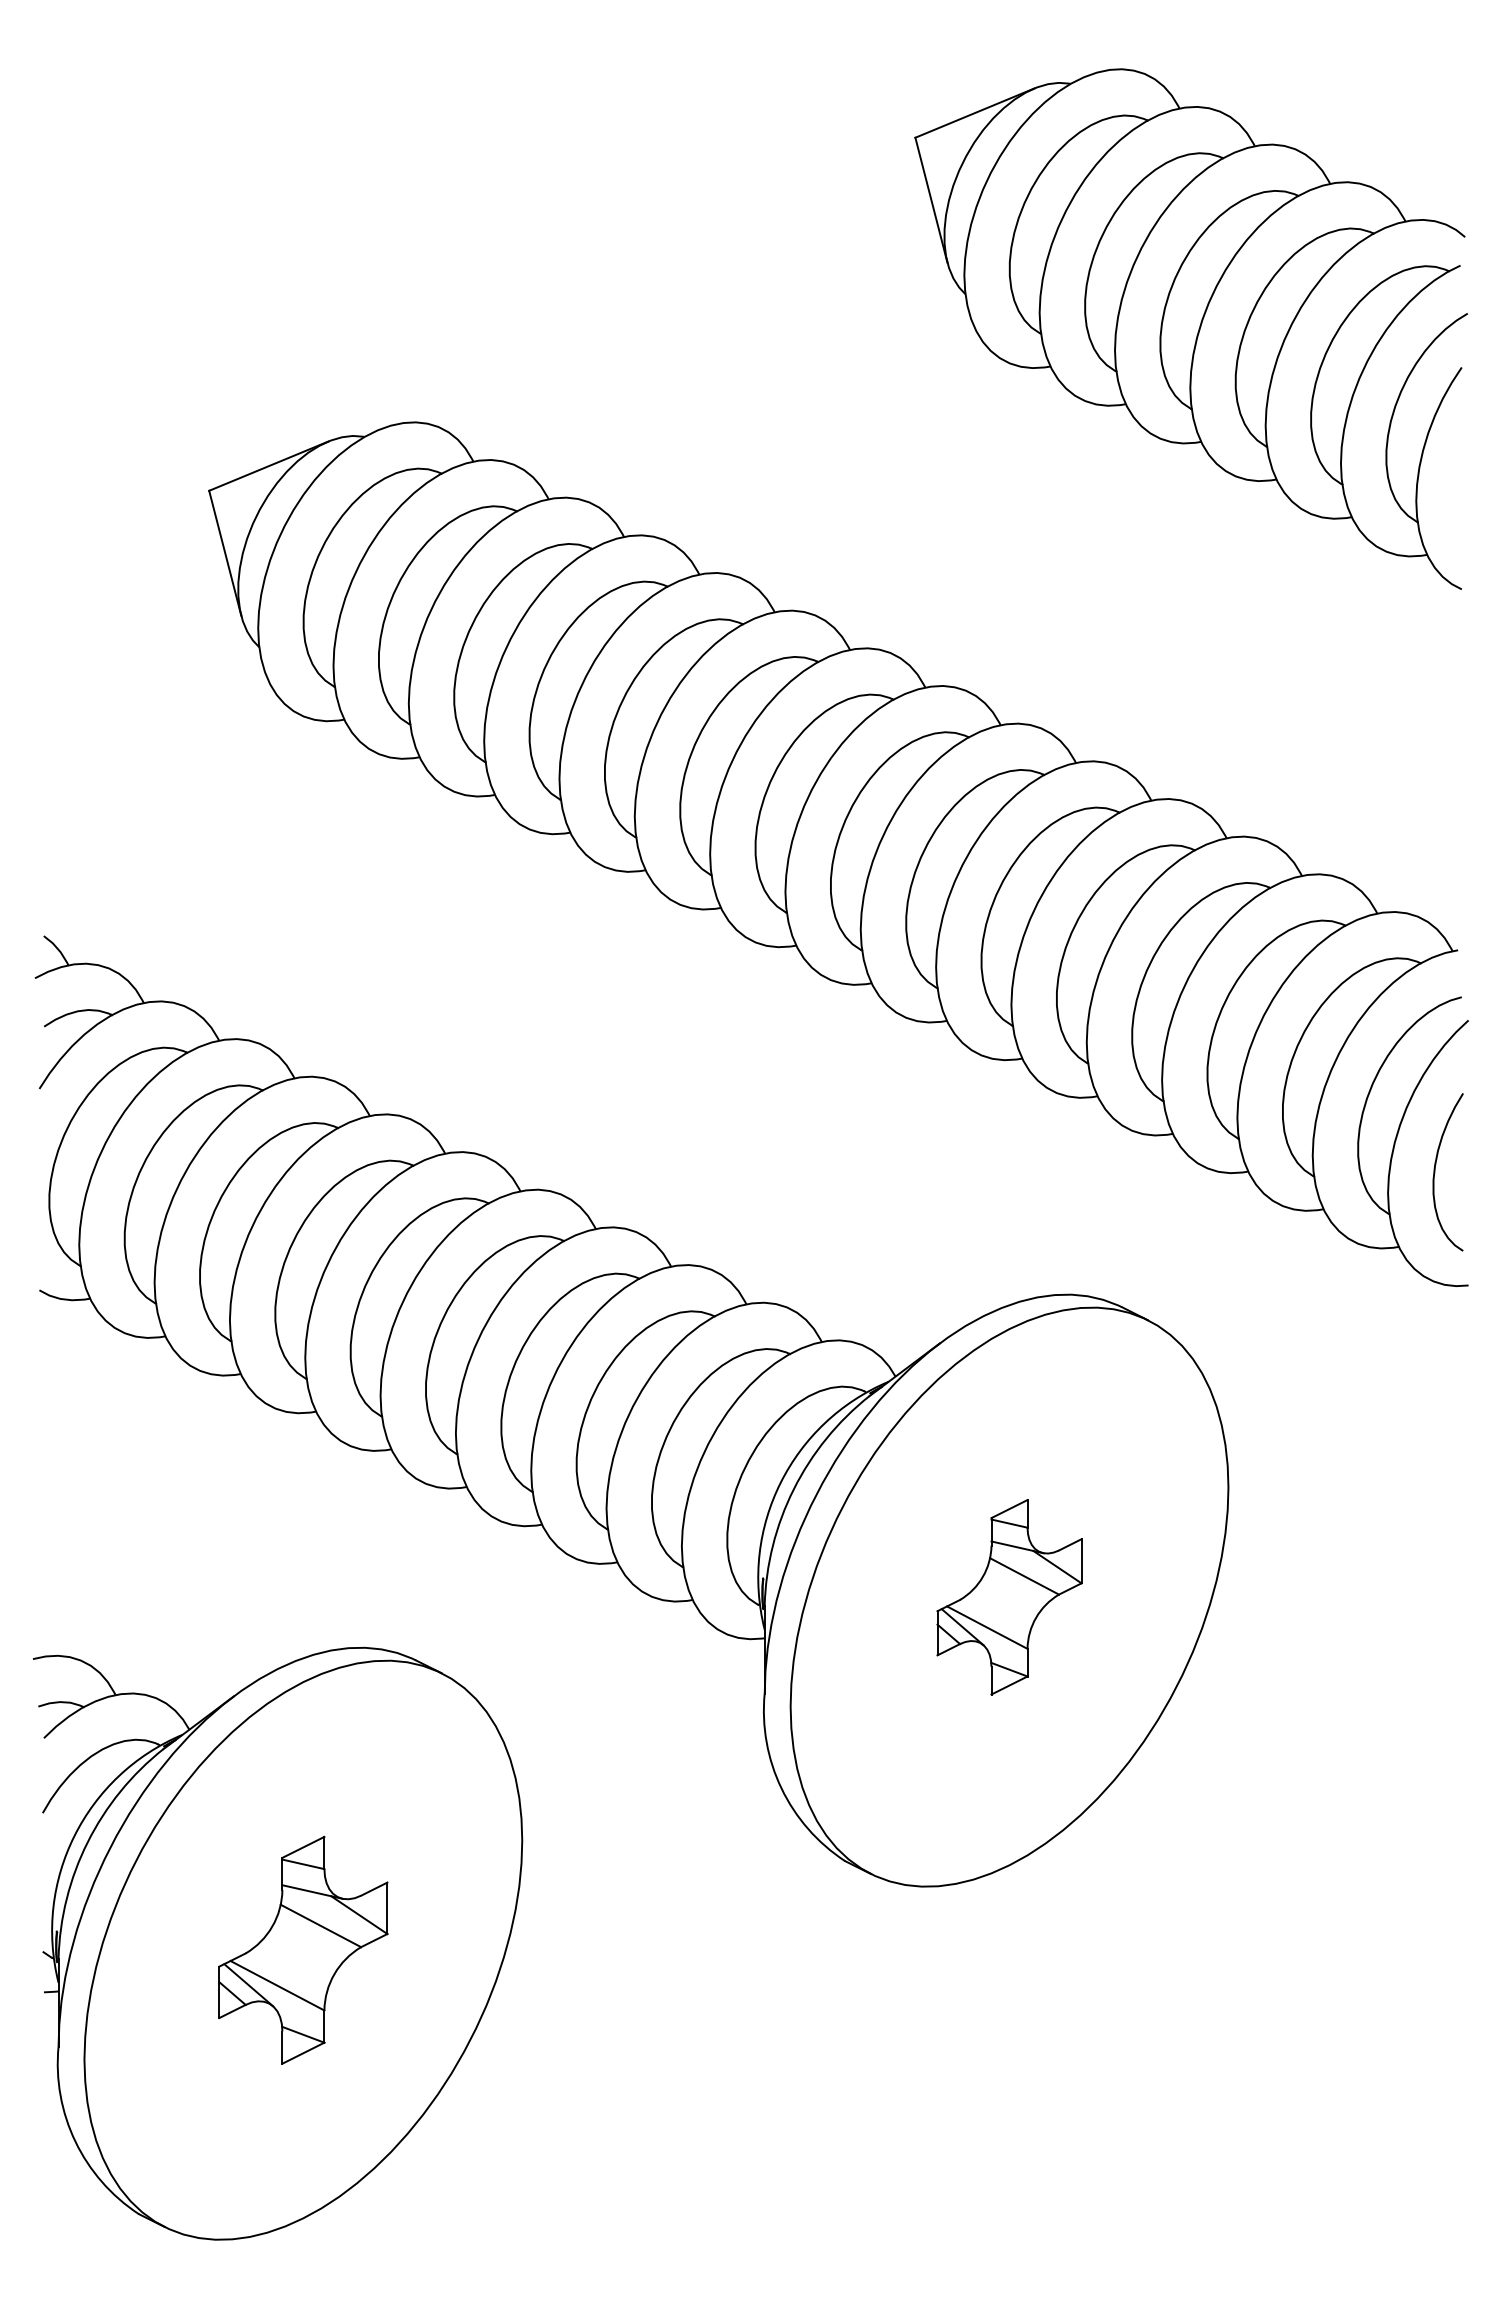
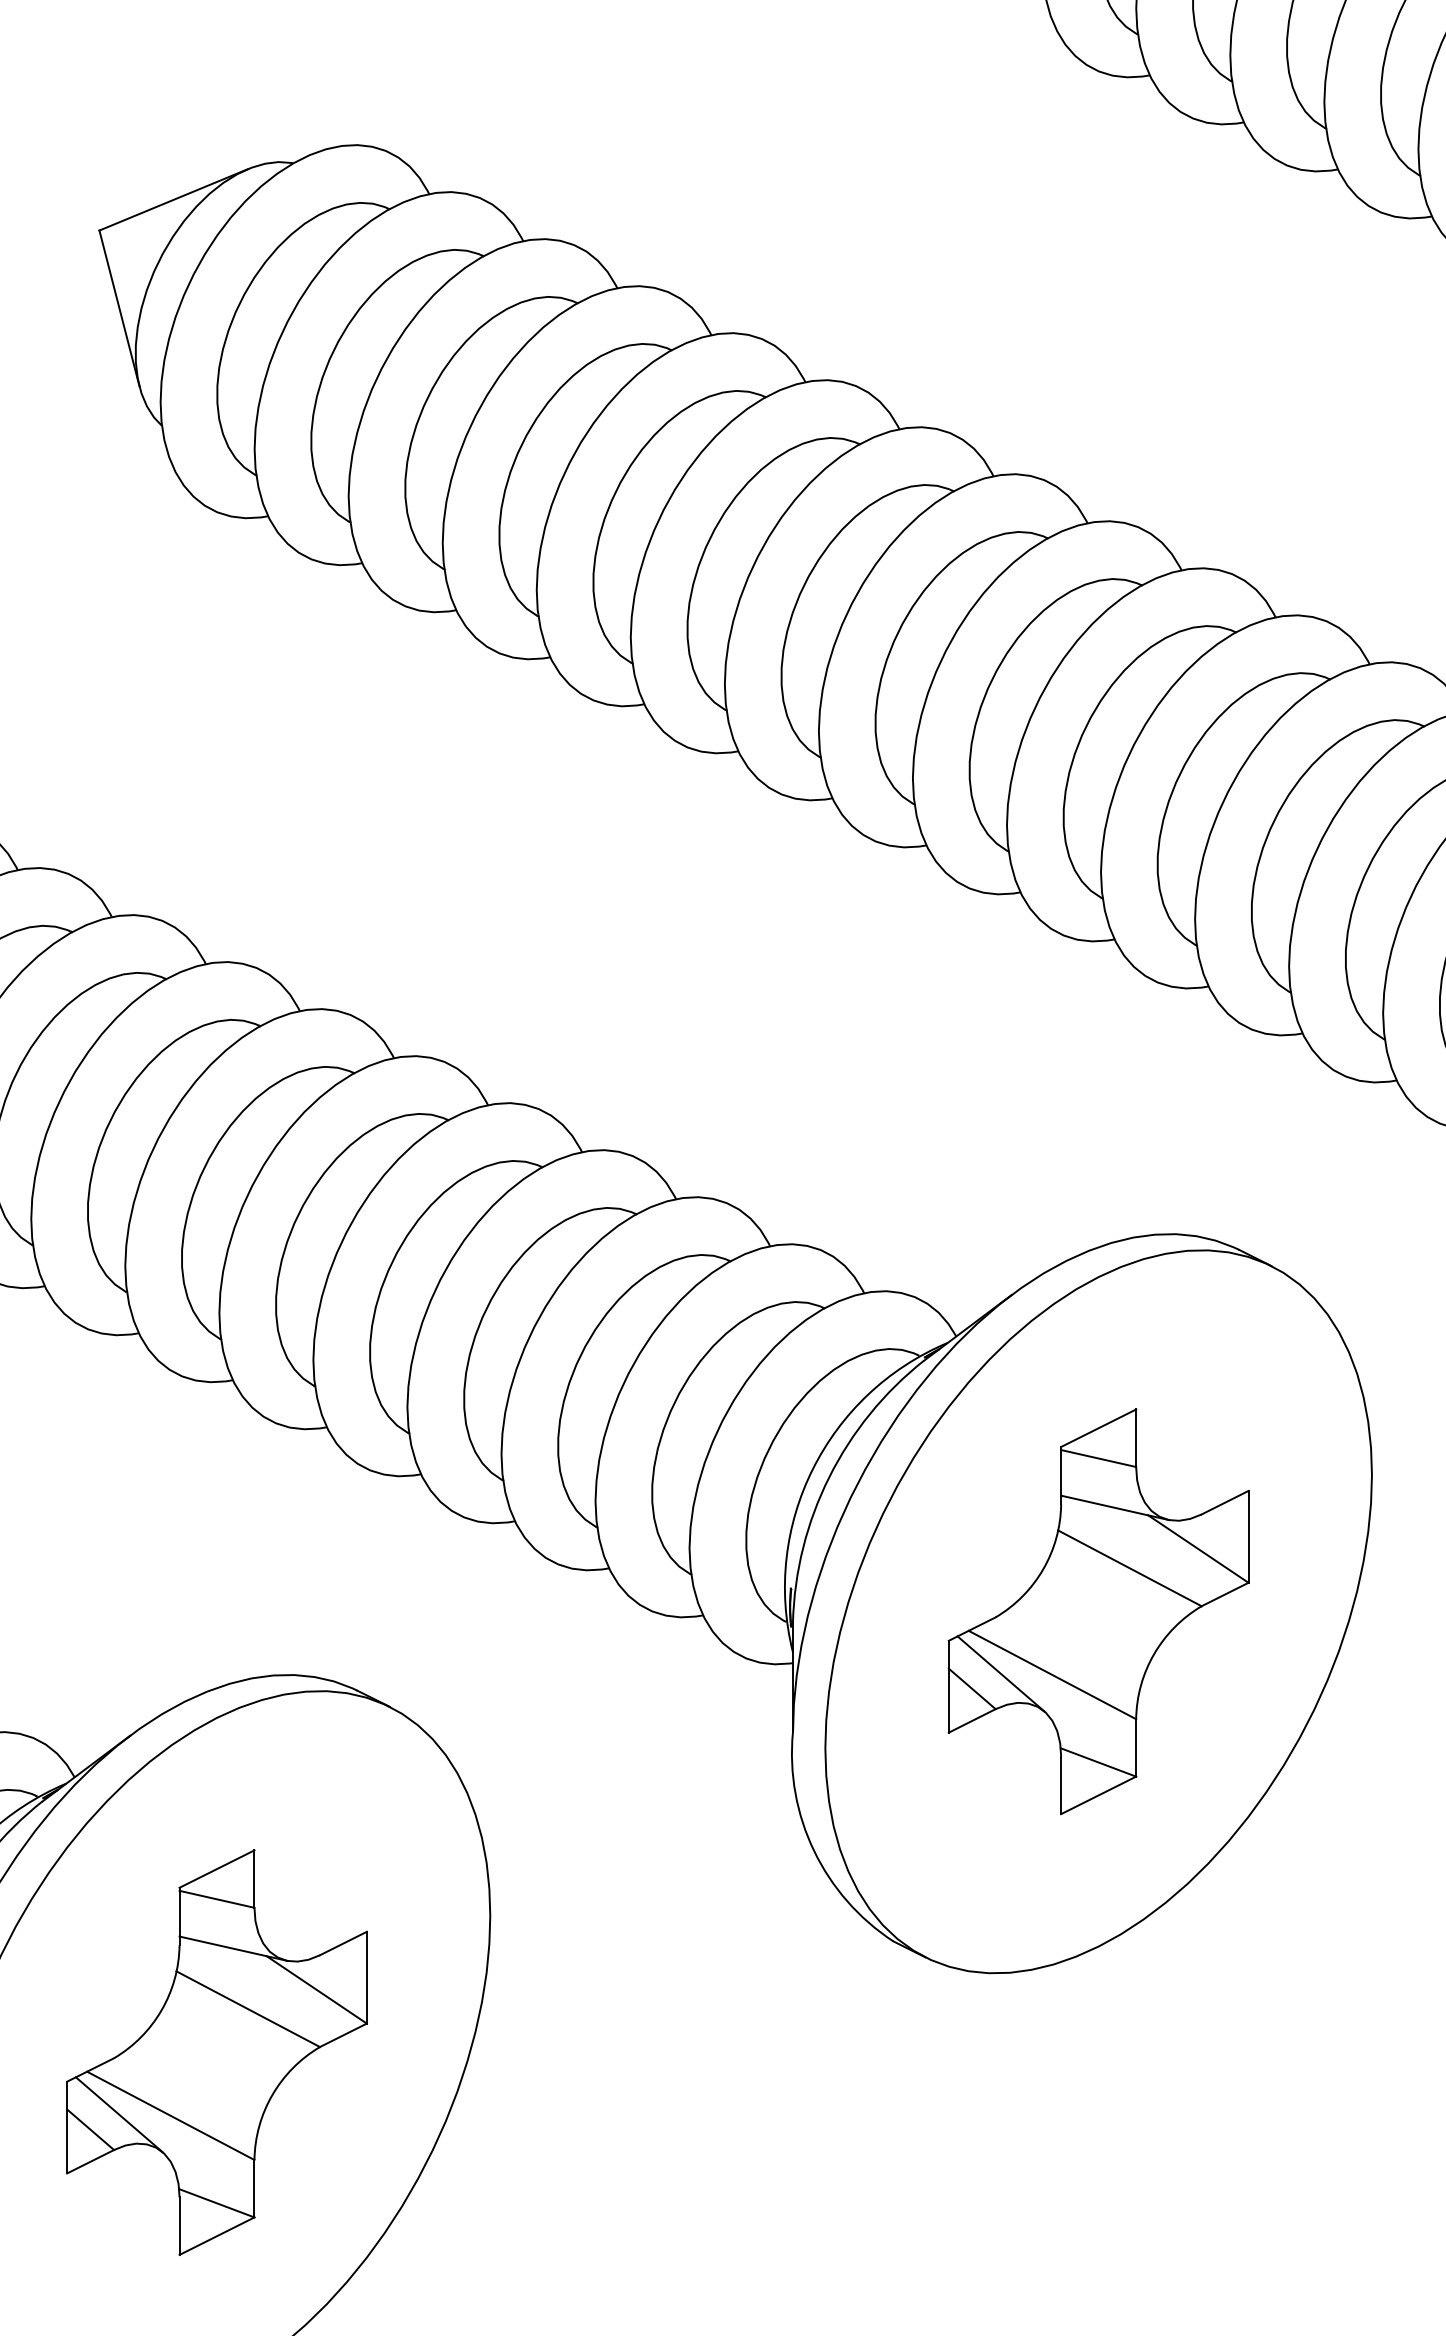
part: (1009, 1597) -> (1098, 1612), size x1.67
part: (303, 1950) -> (217, 2052), size x1.43

